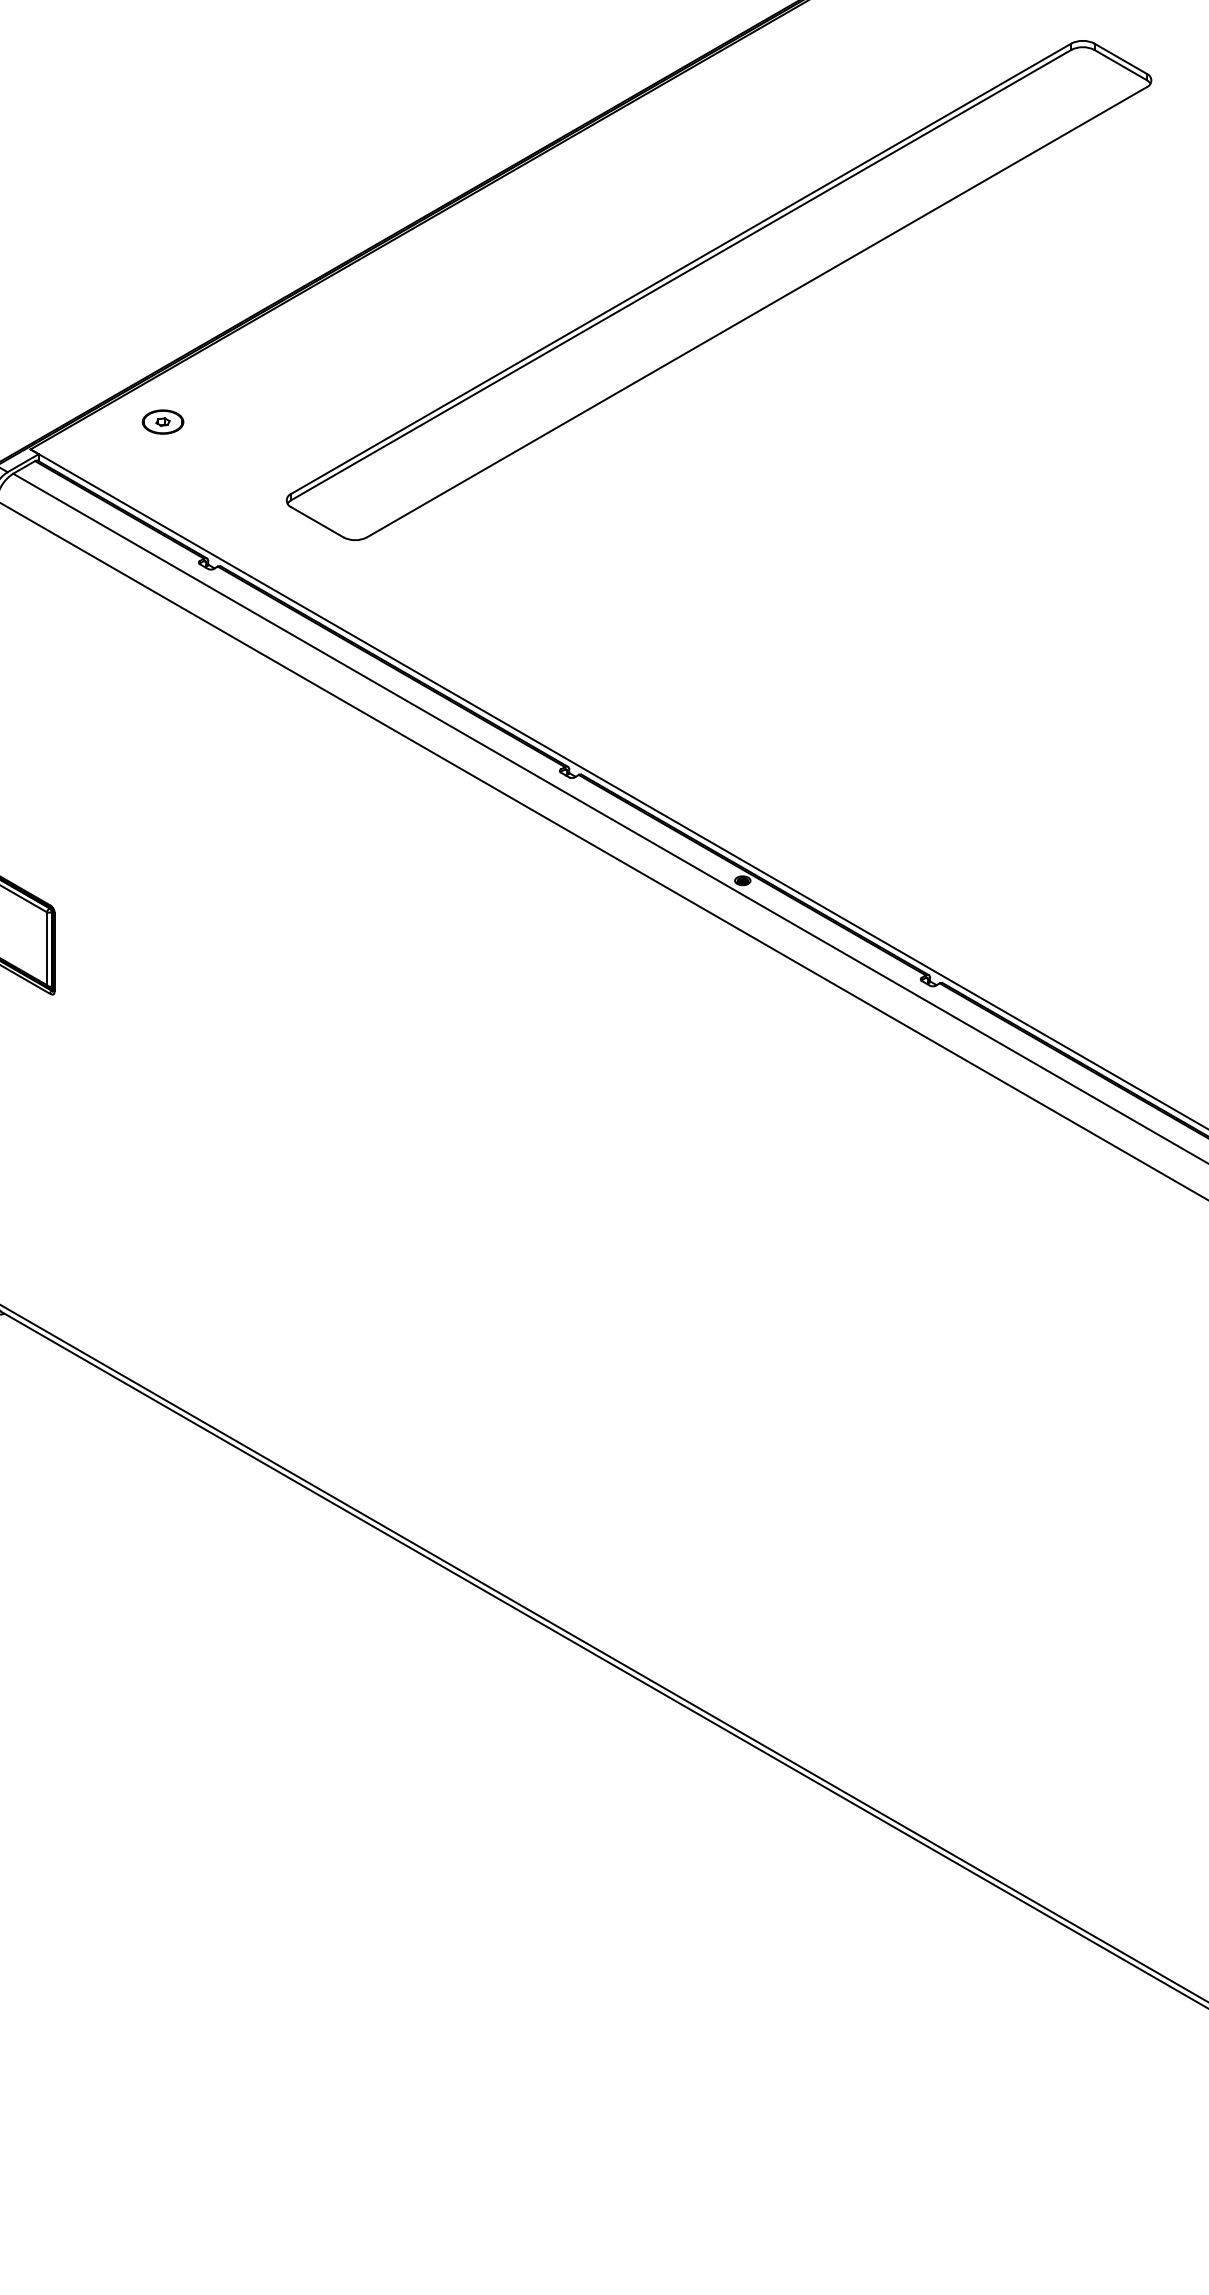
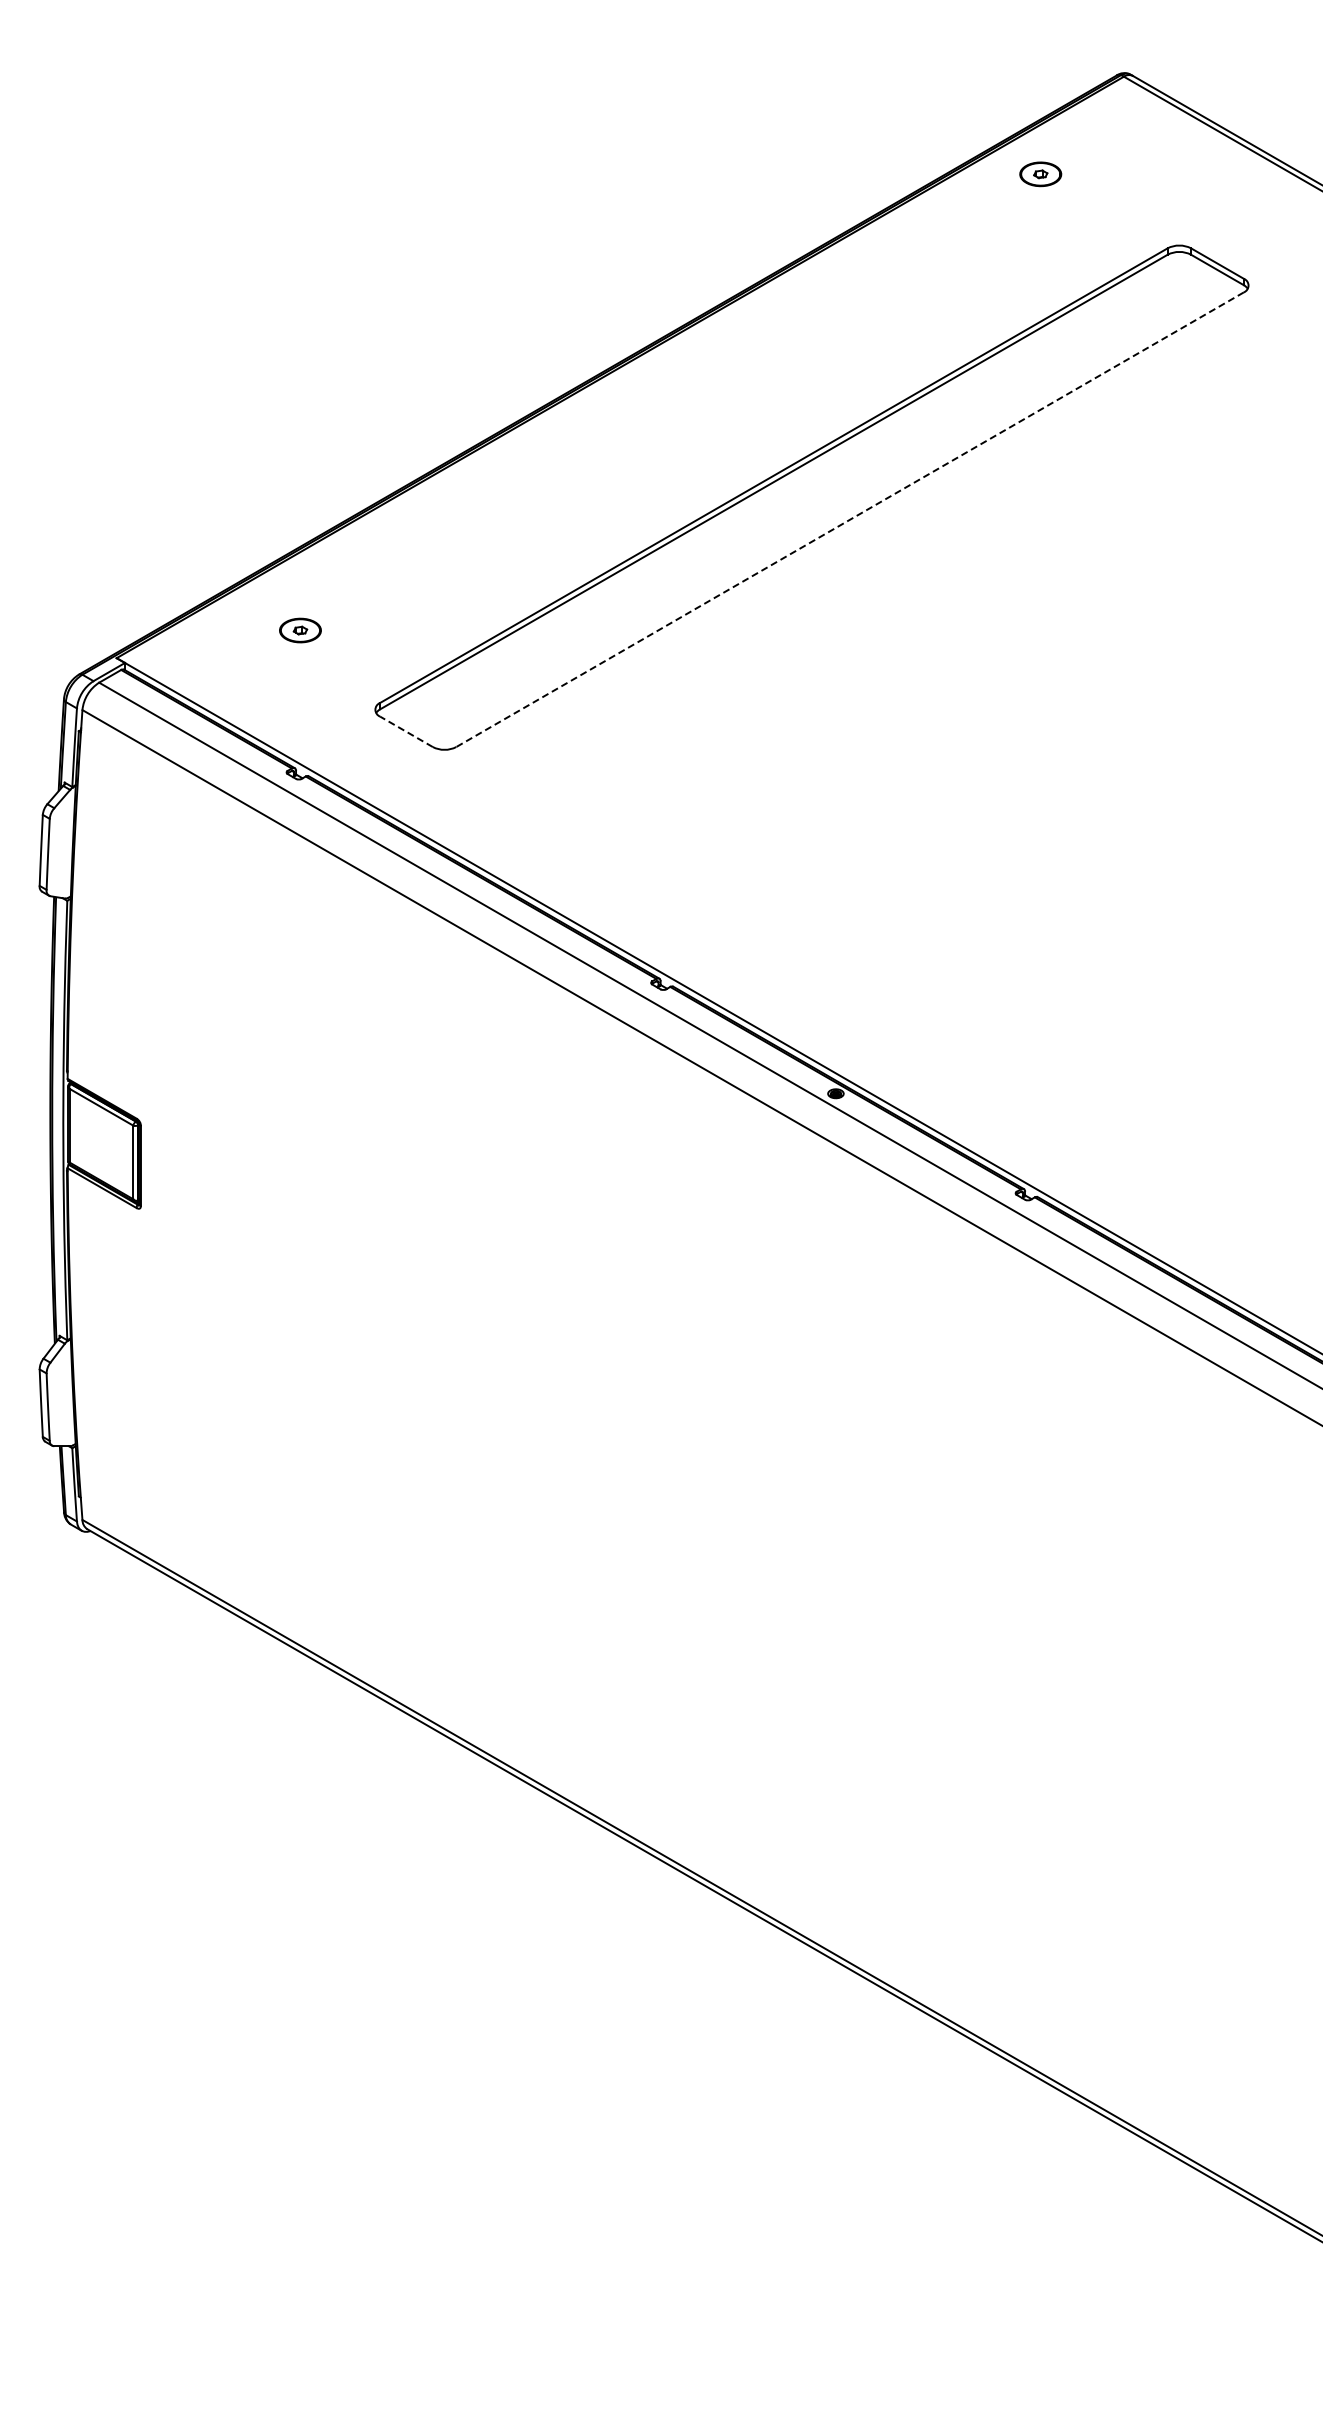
line: (757, 312) -> (850, 519), solid -> dashed
part: (163, 422) -> (300, 630), moved
line: (317, 522) -> (406, 731), solid -> dashed

